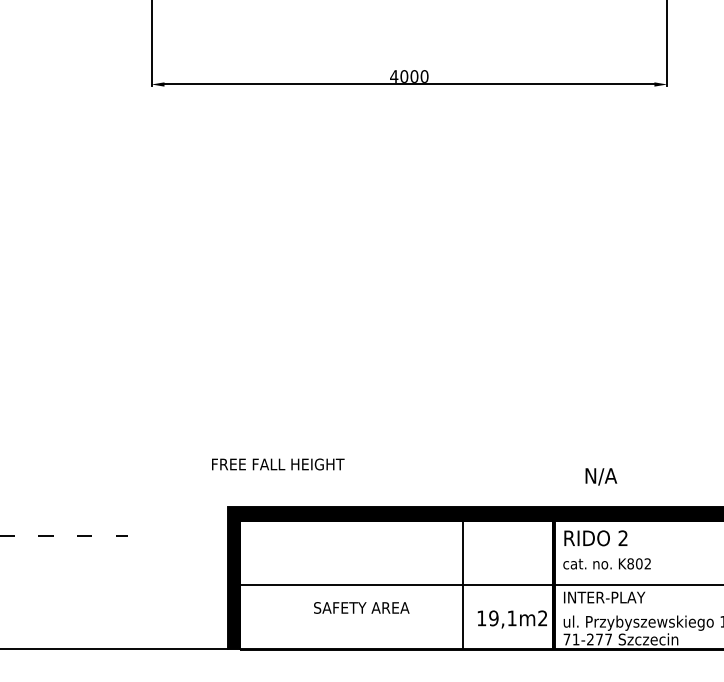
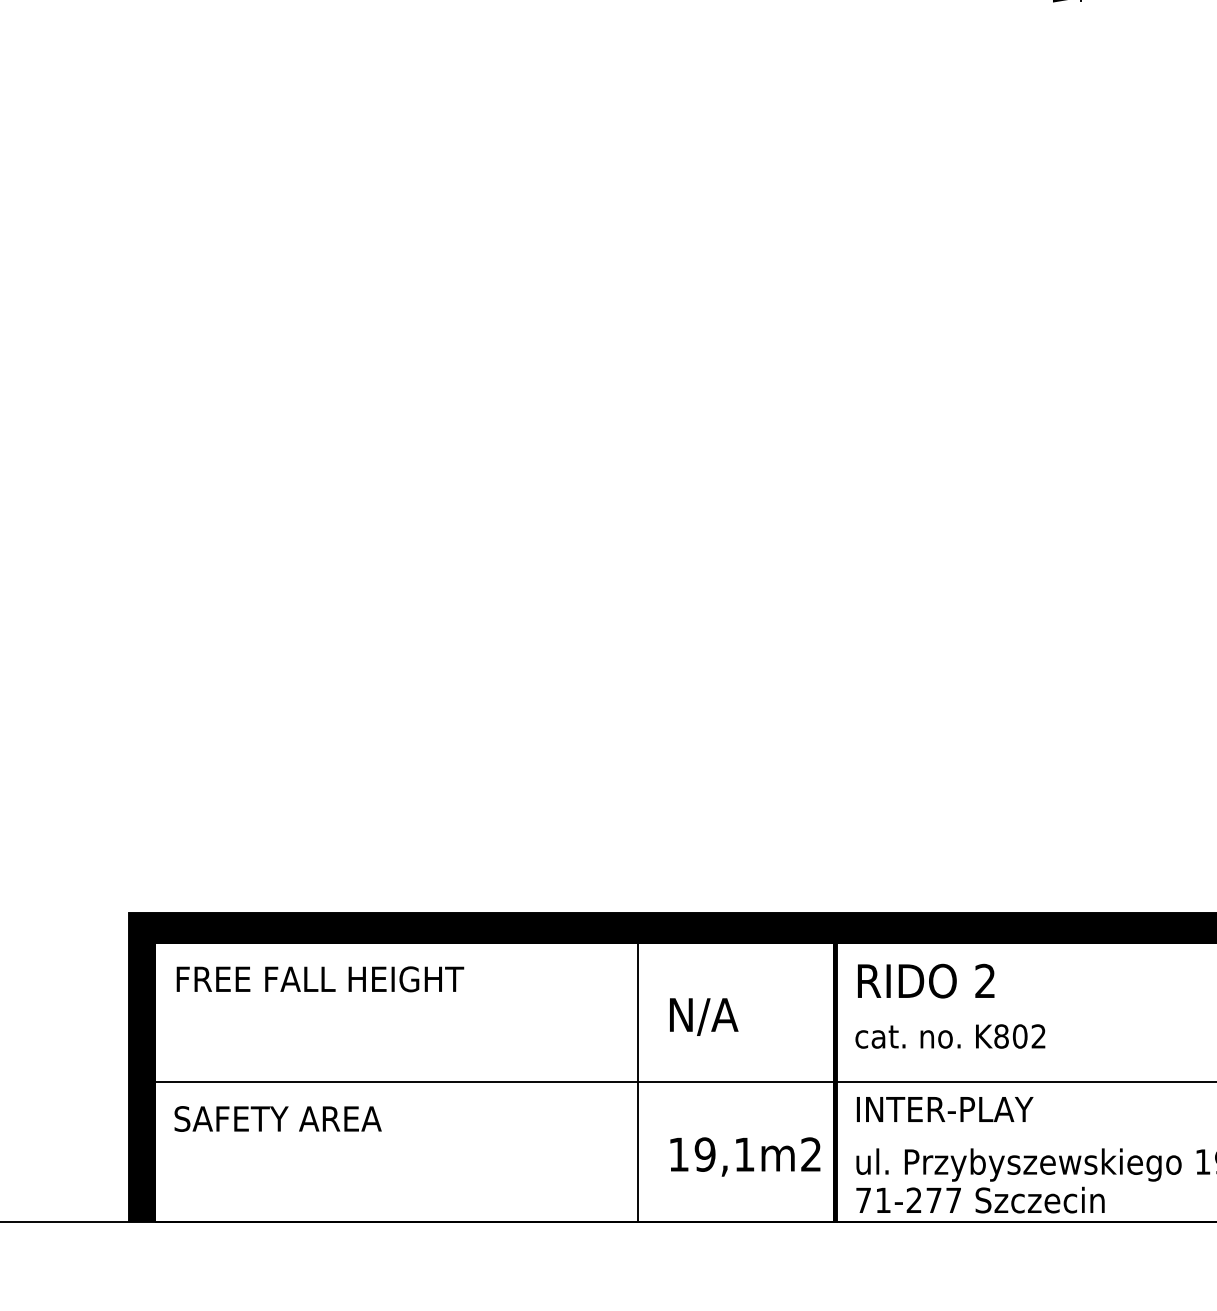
text: (278, 464) -> (320, 979), moved
text: (601, 476) -> (704, 1016), moved
text: (361, 607) -> (277, 1118), moved

